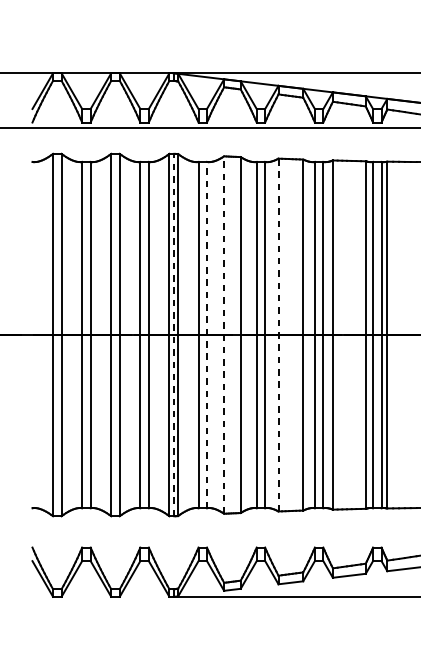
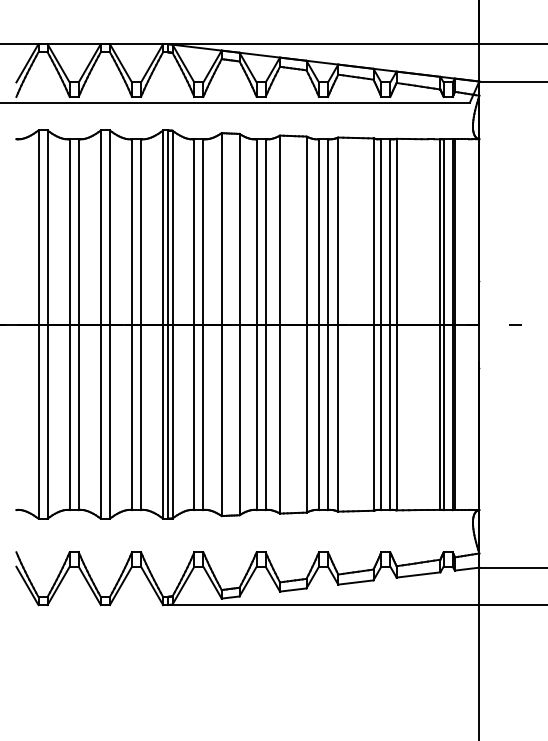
line: (173, 334) -> (167, 324), dashed -> solid
line: (207, 334) -> (203, 324), dashed -> solid
line: (223, 334) -> (221, 324), dashed -> solid
line: (278, 334) -> (280, 324), dashed -> solid

